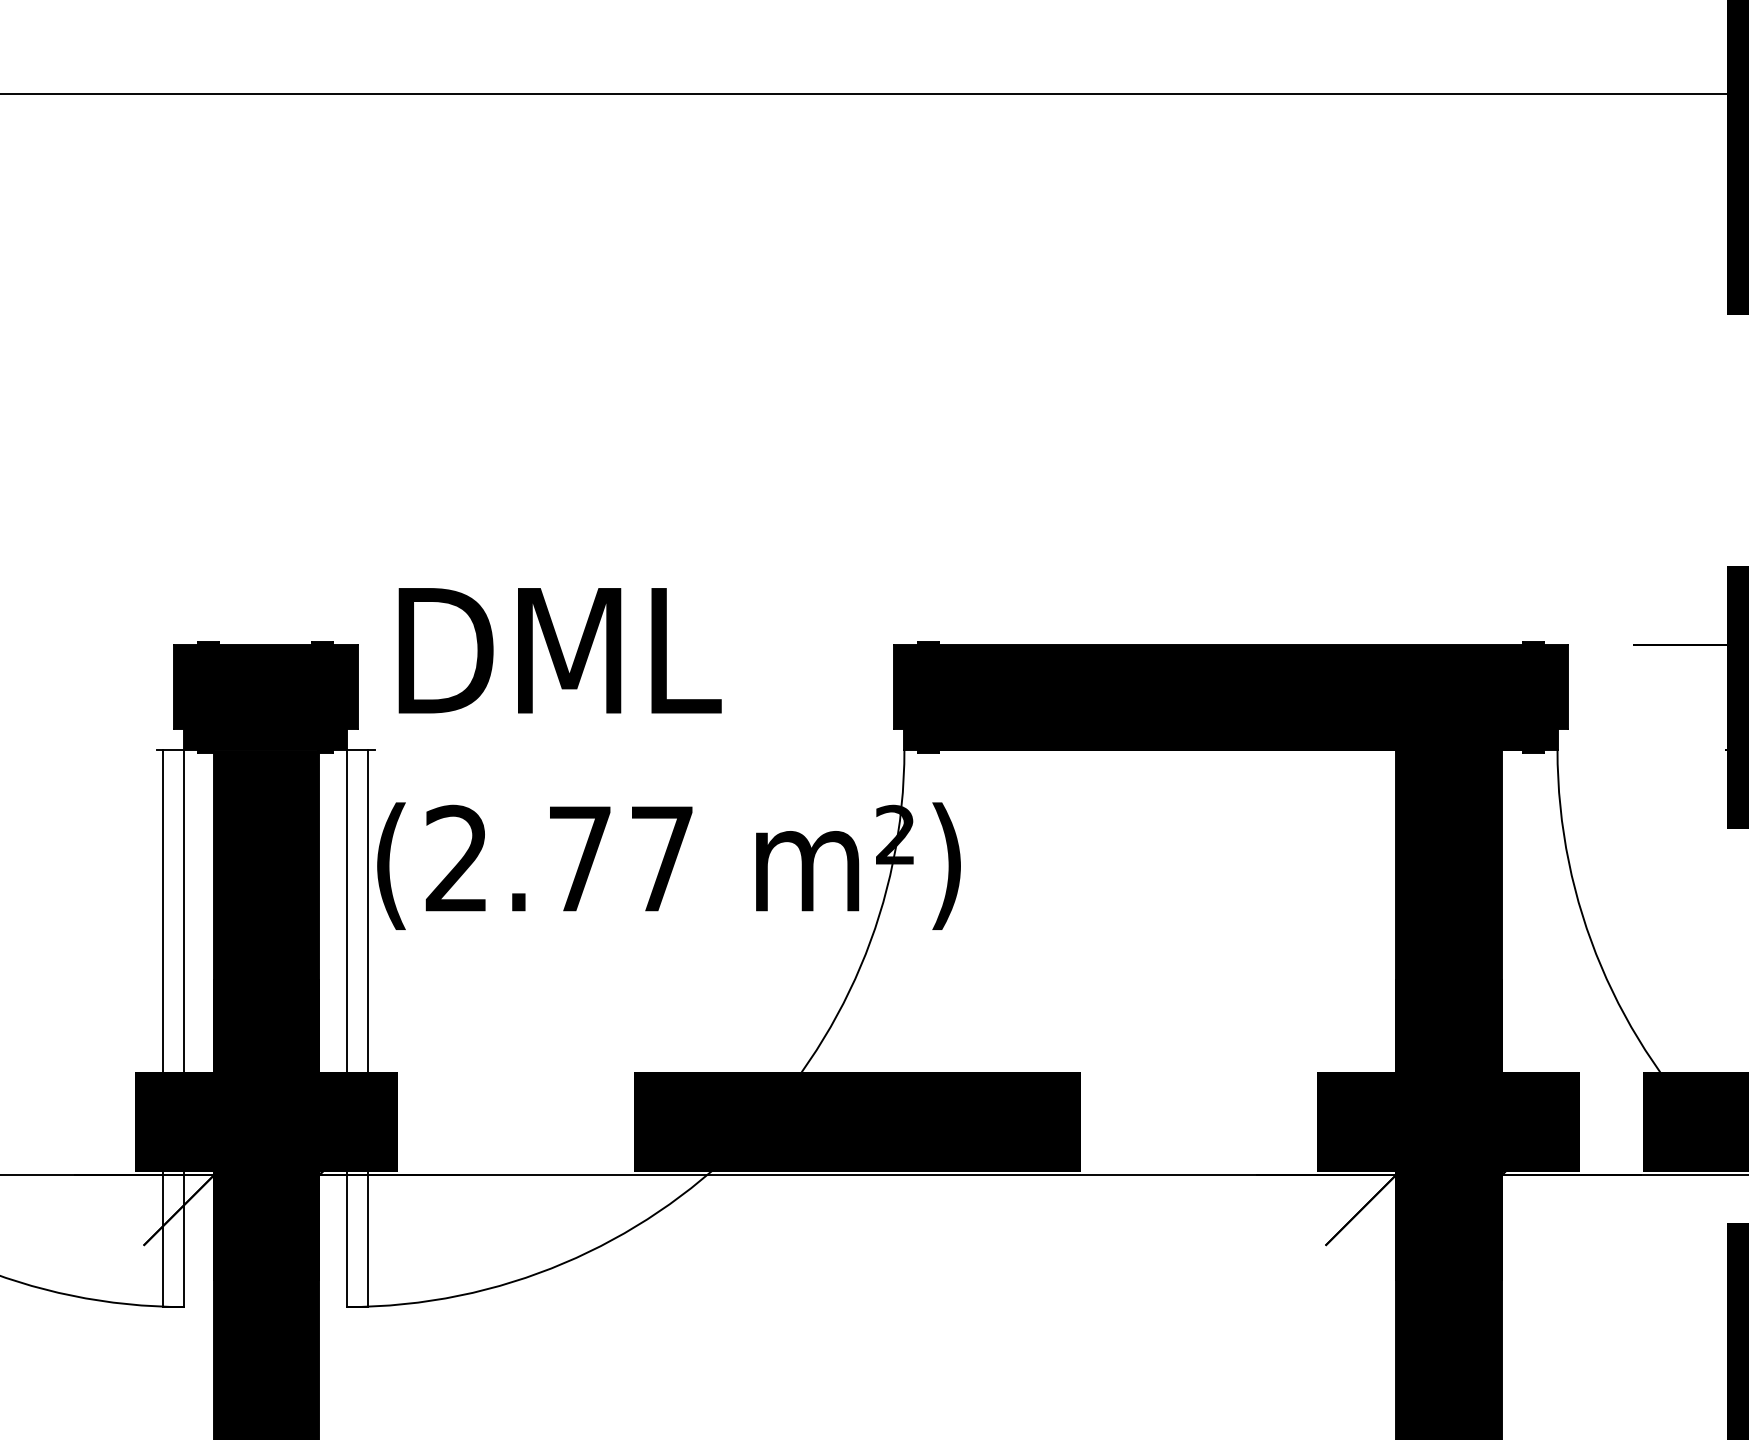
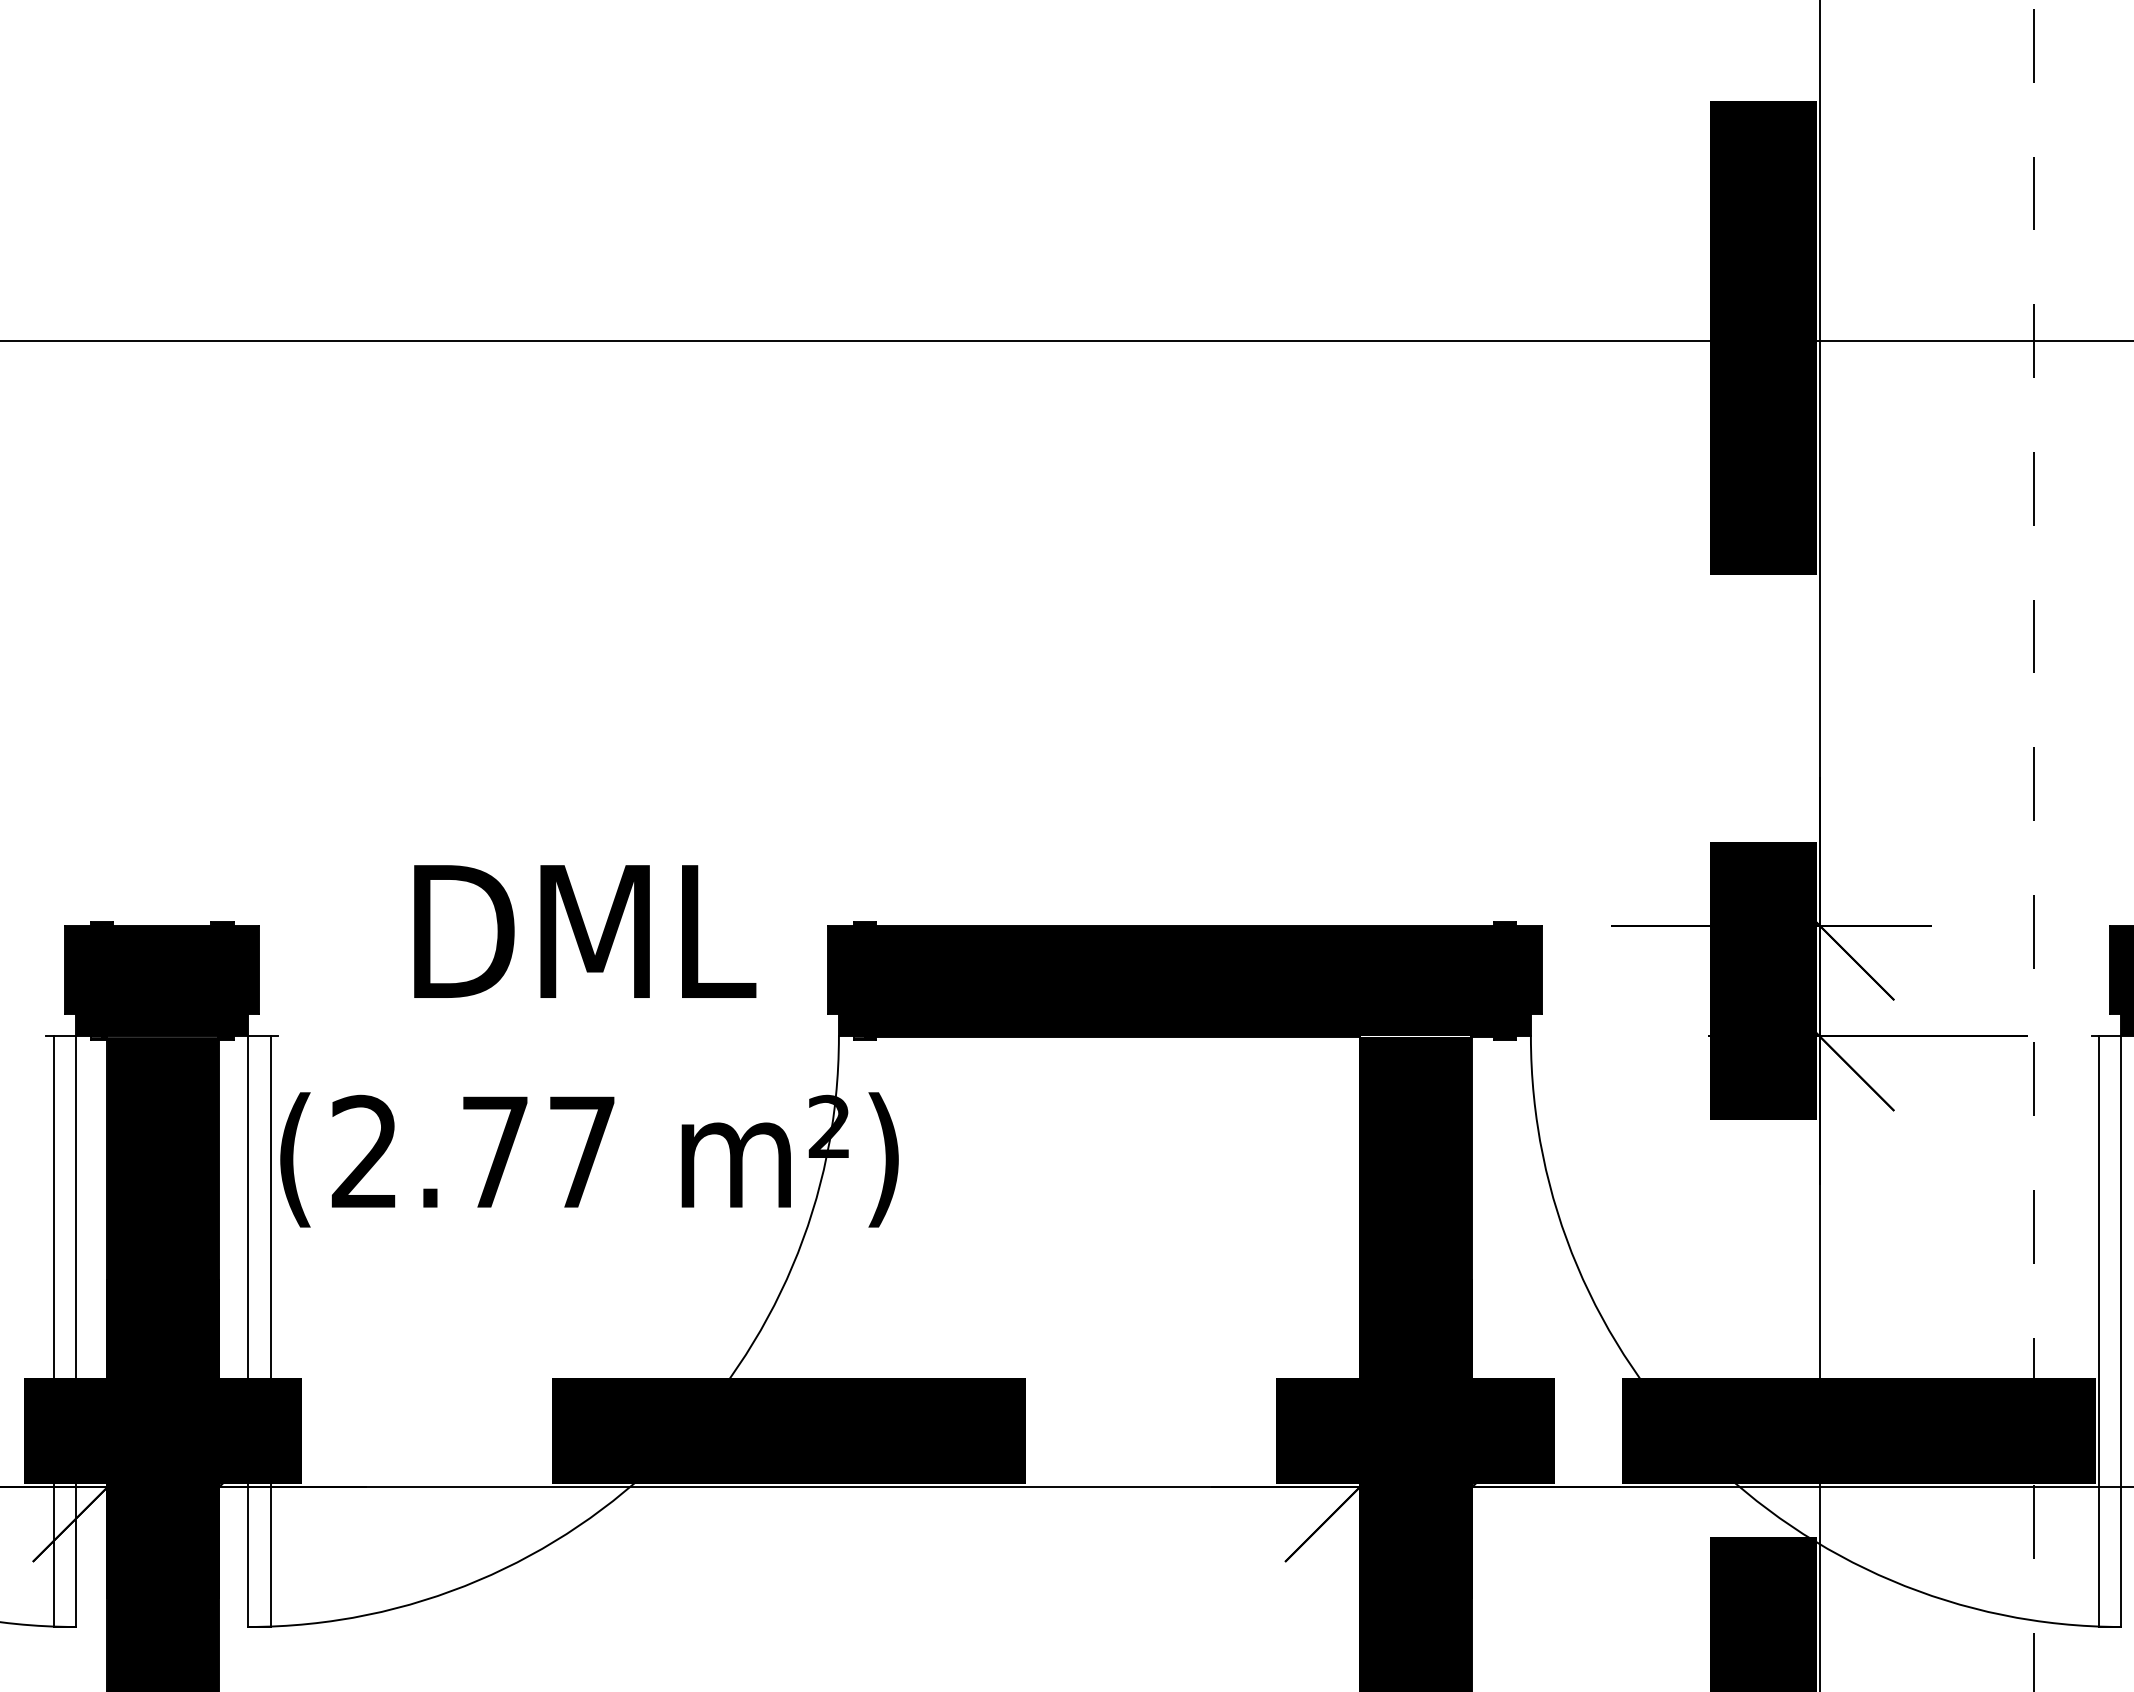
text: (560, 650) -> (585, 931), moved

